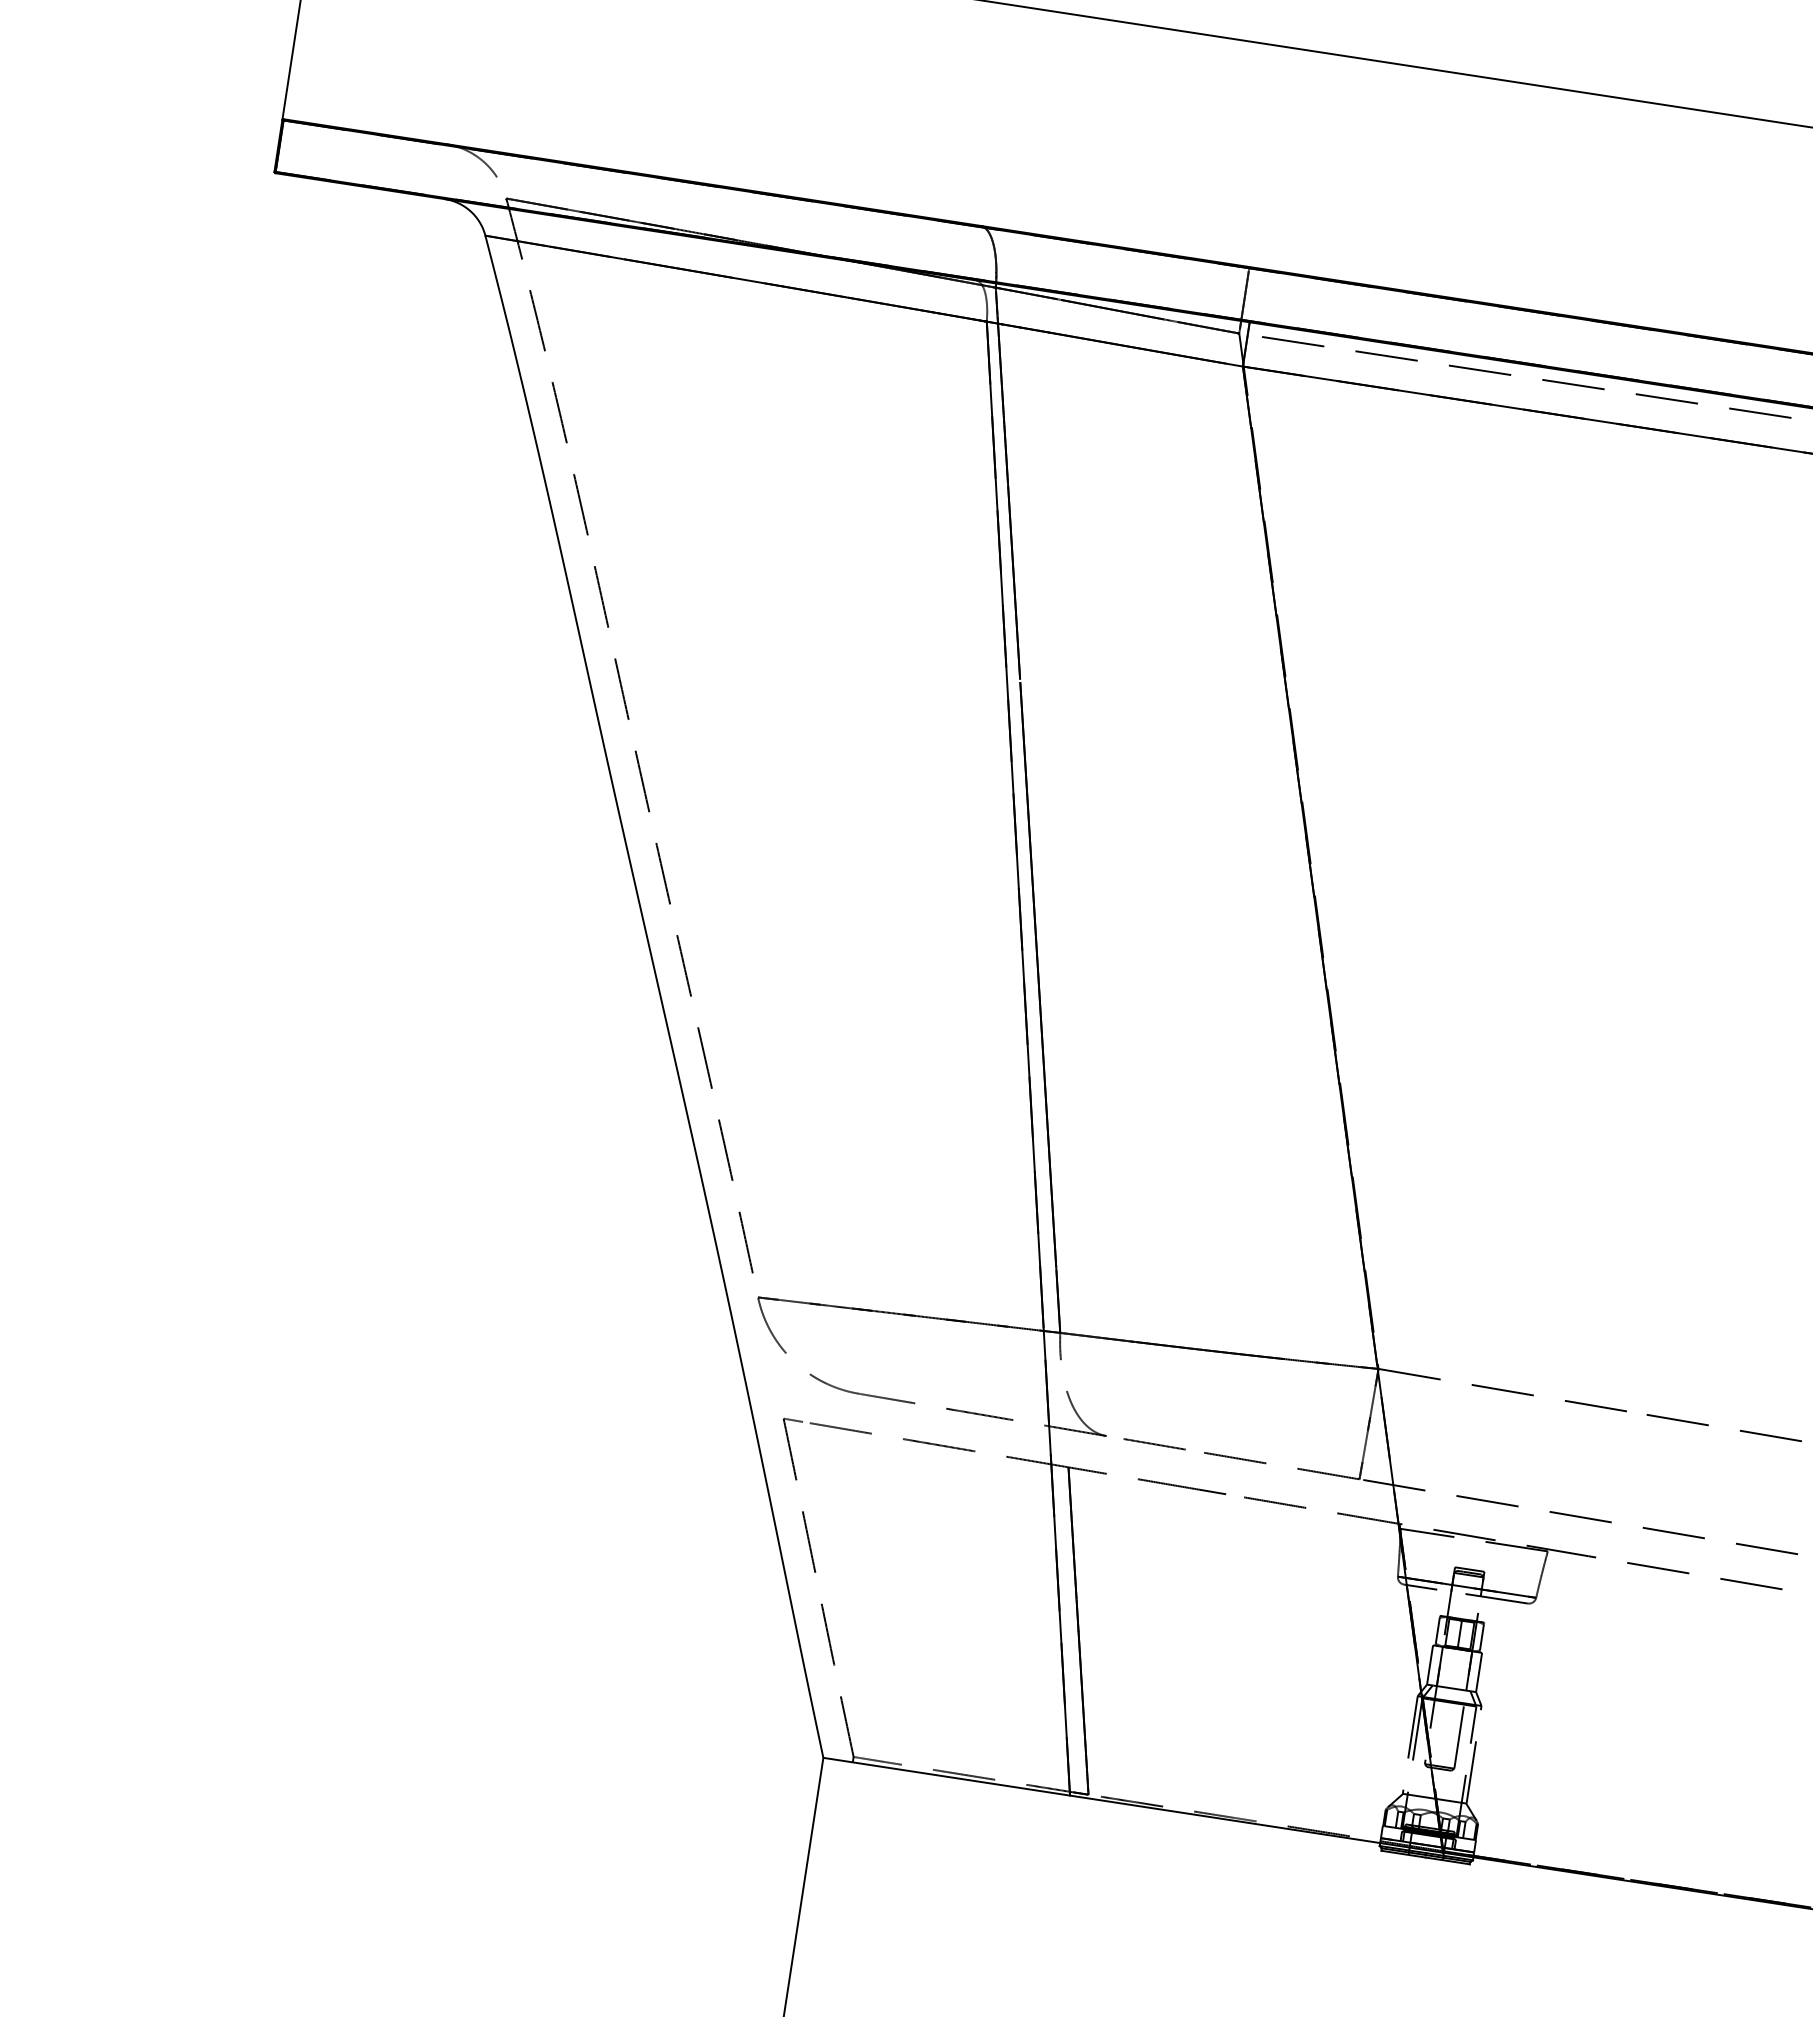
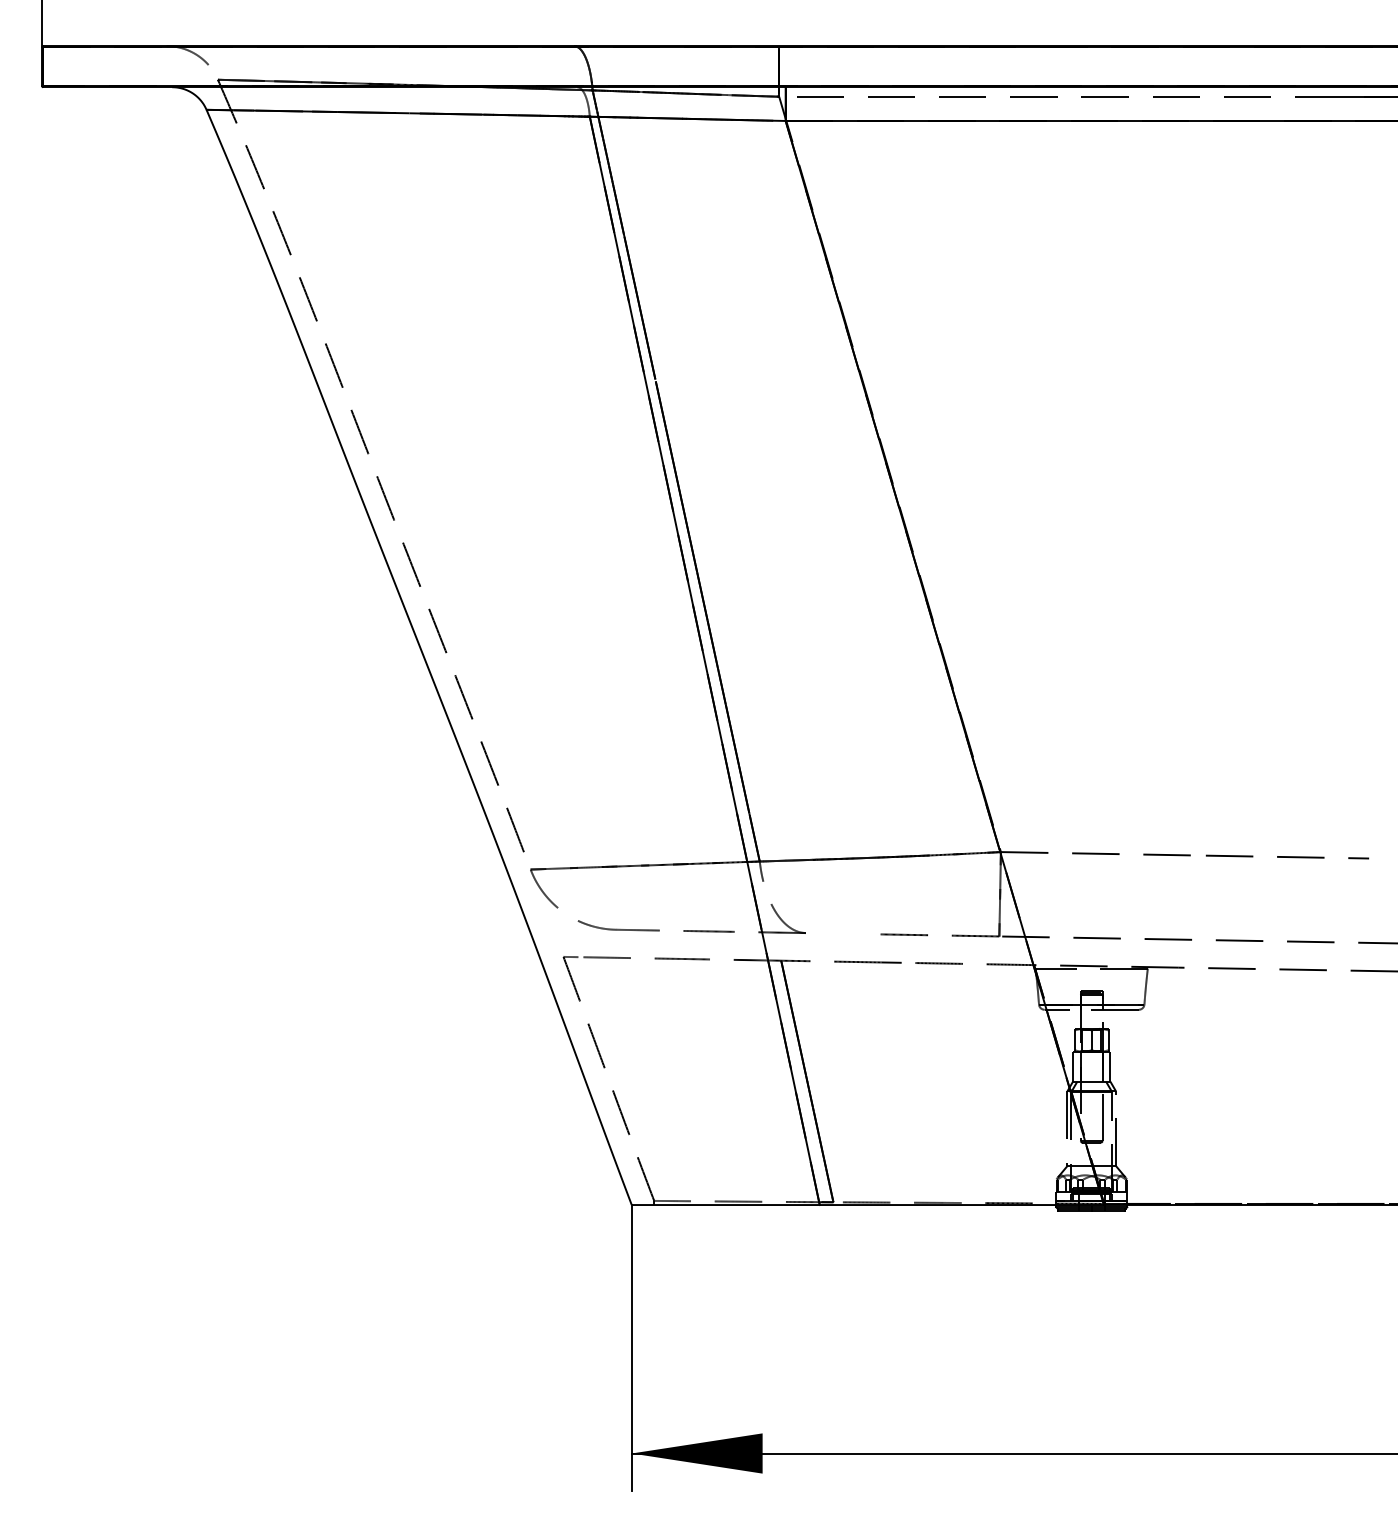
line: (1154, 1443) -> (842, 933), removed

